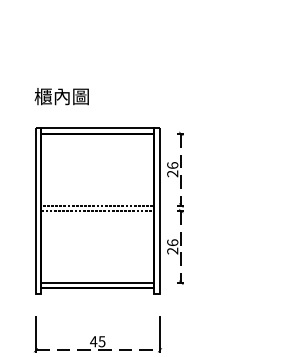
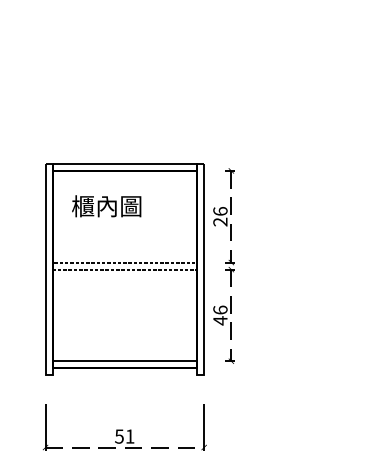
text: (61, 96) -> (106, 206), moved
text: (172, 250) -> (220, 320), 26 -> 46
text: (97, 341) -> (124, 436), 45 -> 51

